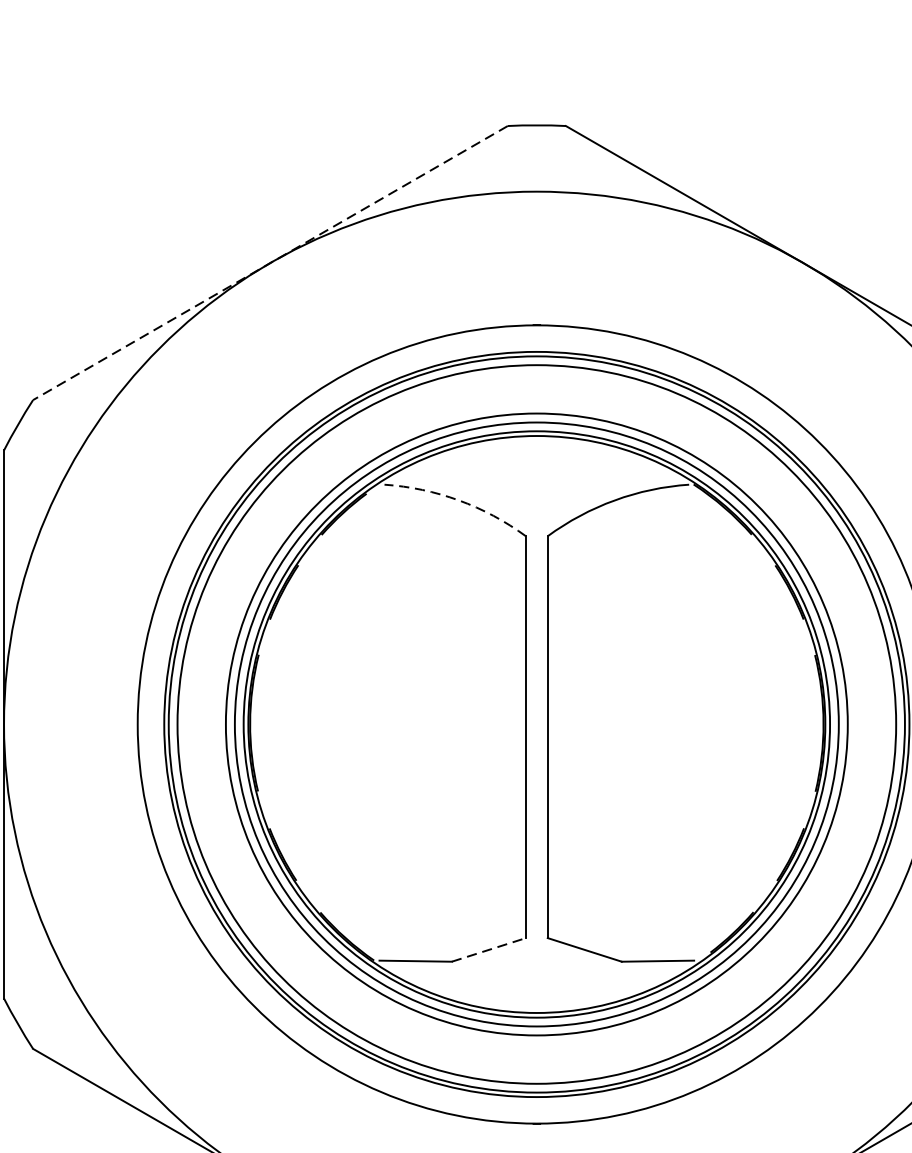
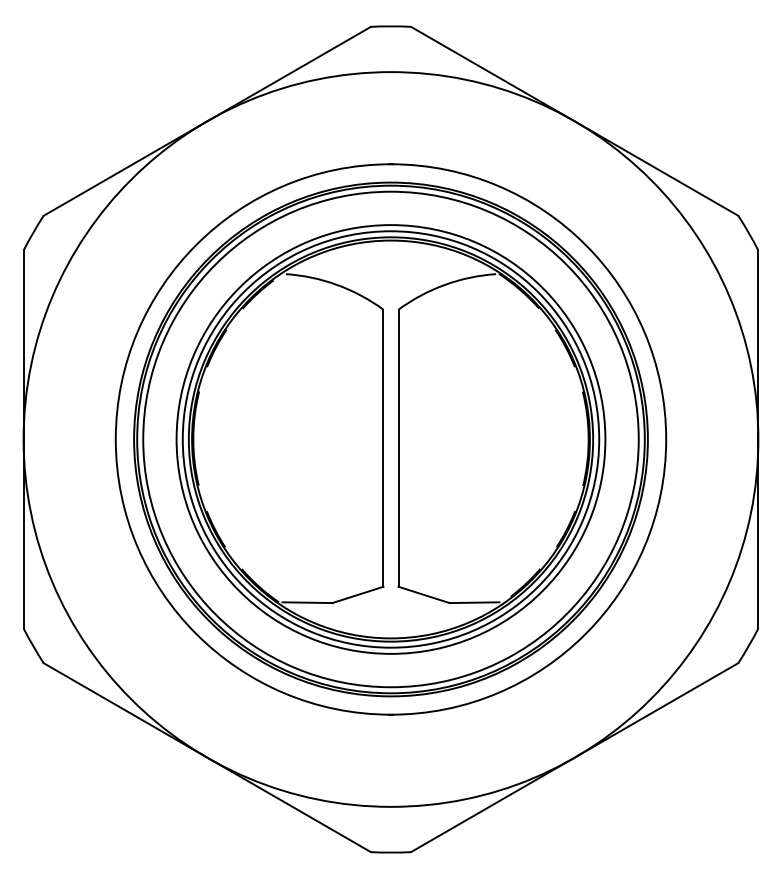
line: (270, 263) -> (207, 121), dashed -> solid
arc: (459, 499) -> (337, 284), dashed -> solid
line: (488, 949) -> (357, 594), dashed -> solid

